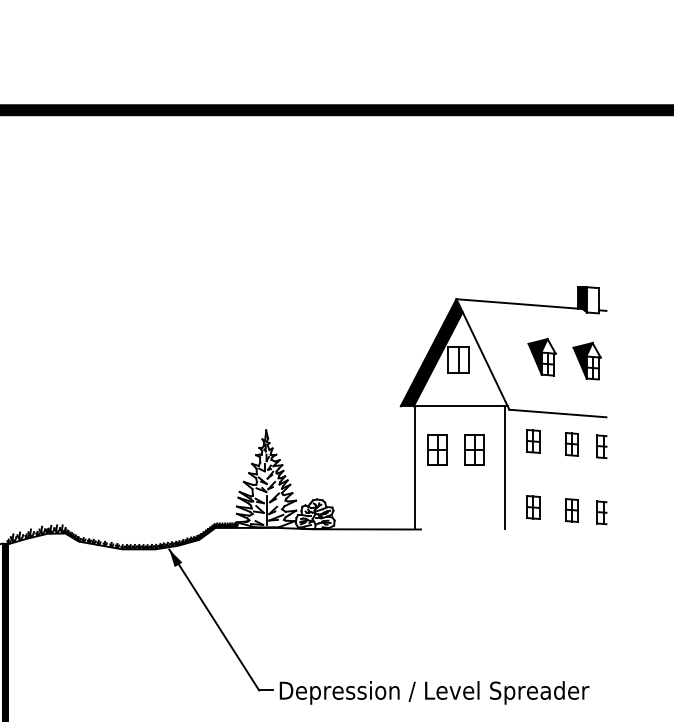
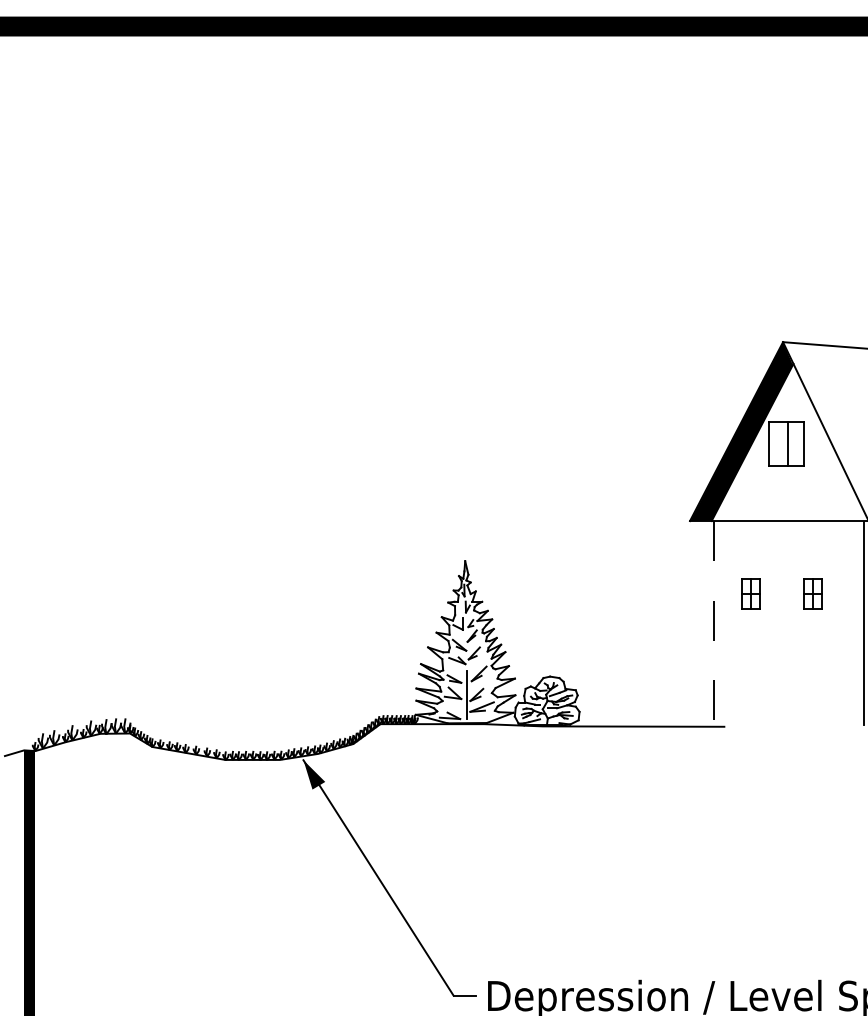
part: (437, 449) -> (751, 593), size x0.6
part: (474, 449) -> (813, 593), size x0.6
line: (414, 467) -> (712, 623), solid -> dashed

